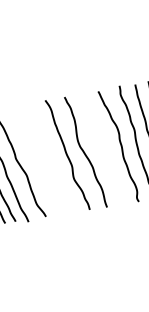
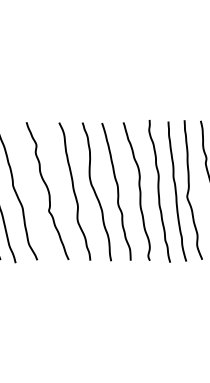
curve: (102, 149) -> (117, 191), added
curve: (44, 157) -> (47, 190), added

